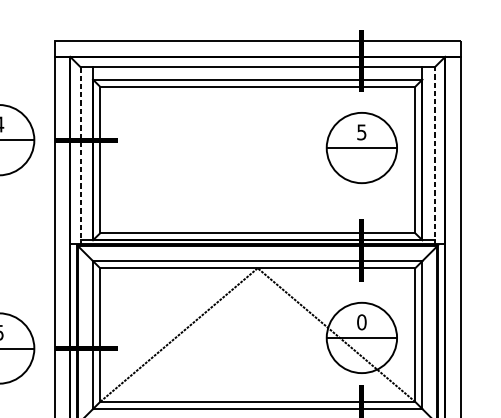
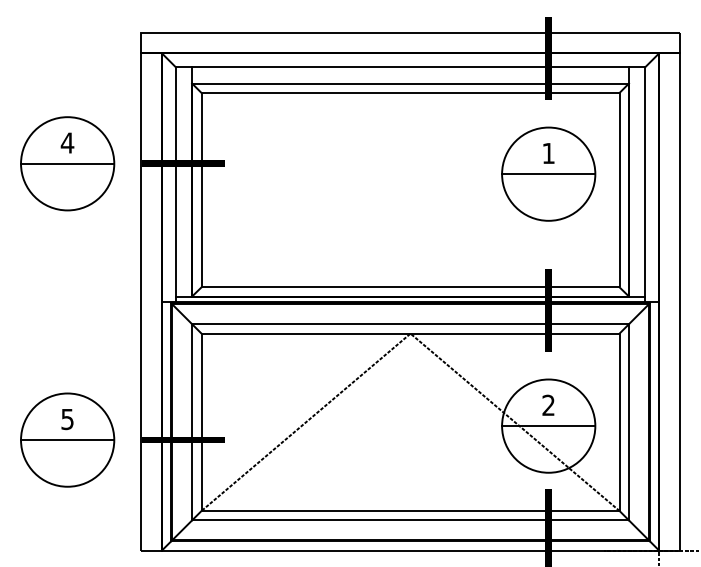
text: (361, 132) -> (548, 153), 5 -> 1
line: (434, 155) -> (645, 184), dashed -> solid
line: (80, 156) -> (175, 185), dashed -> solid
text: (361, 322) -> (548, 405), 0 -> 2

